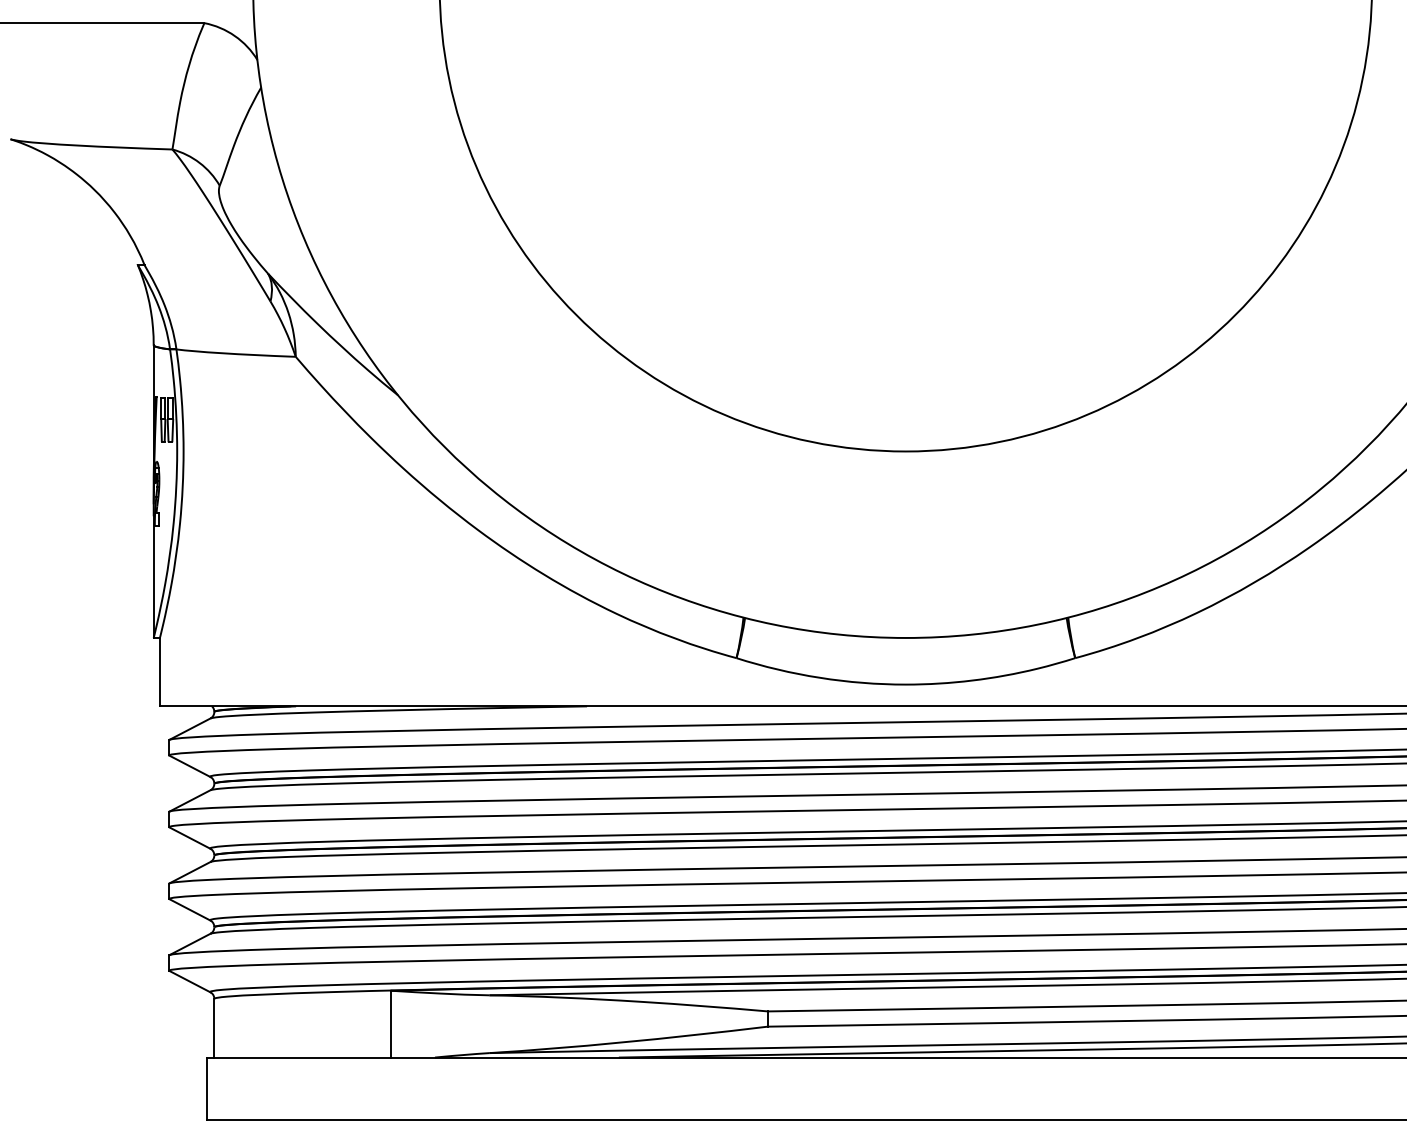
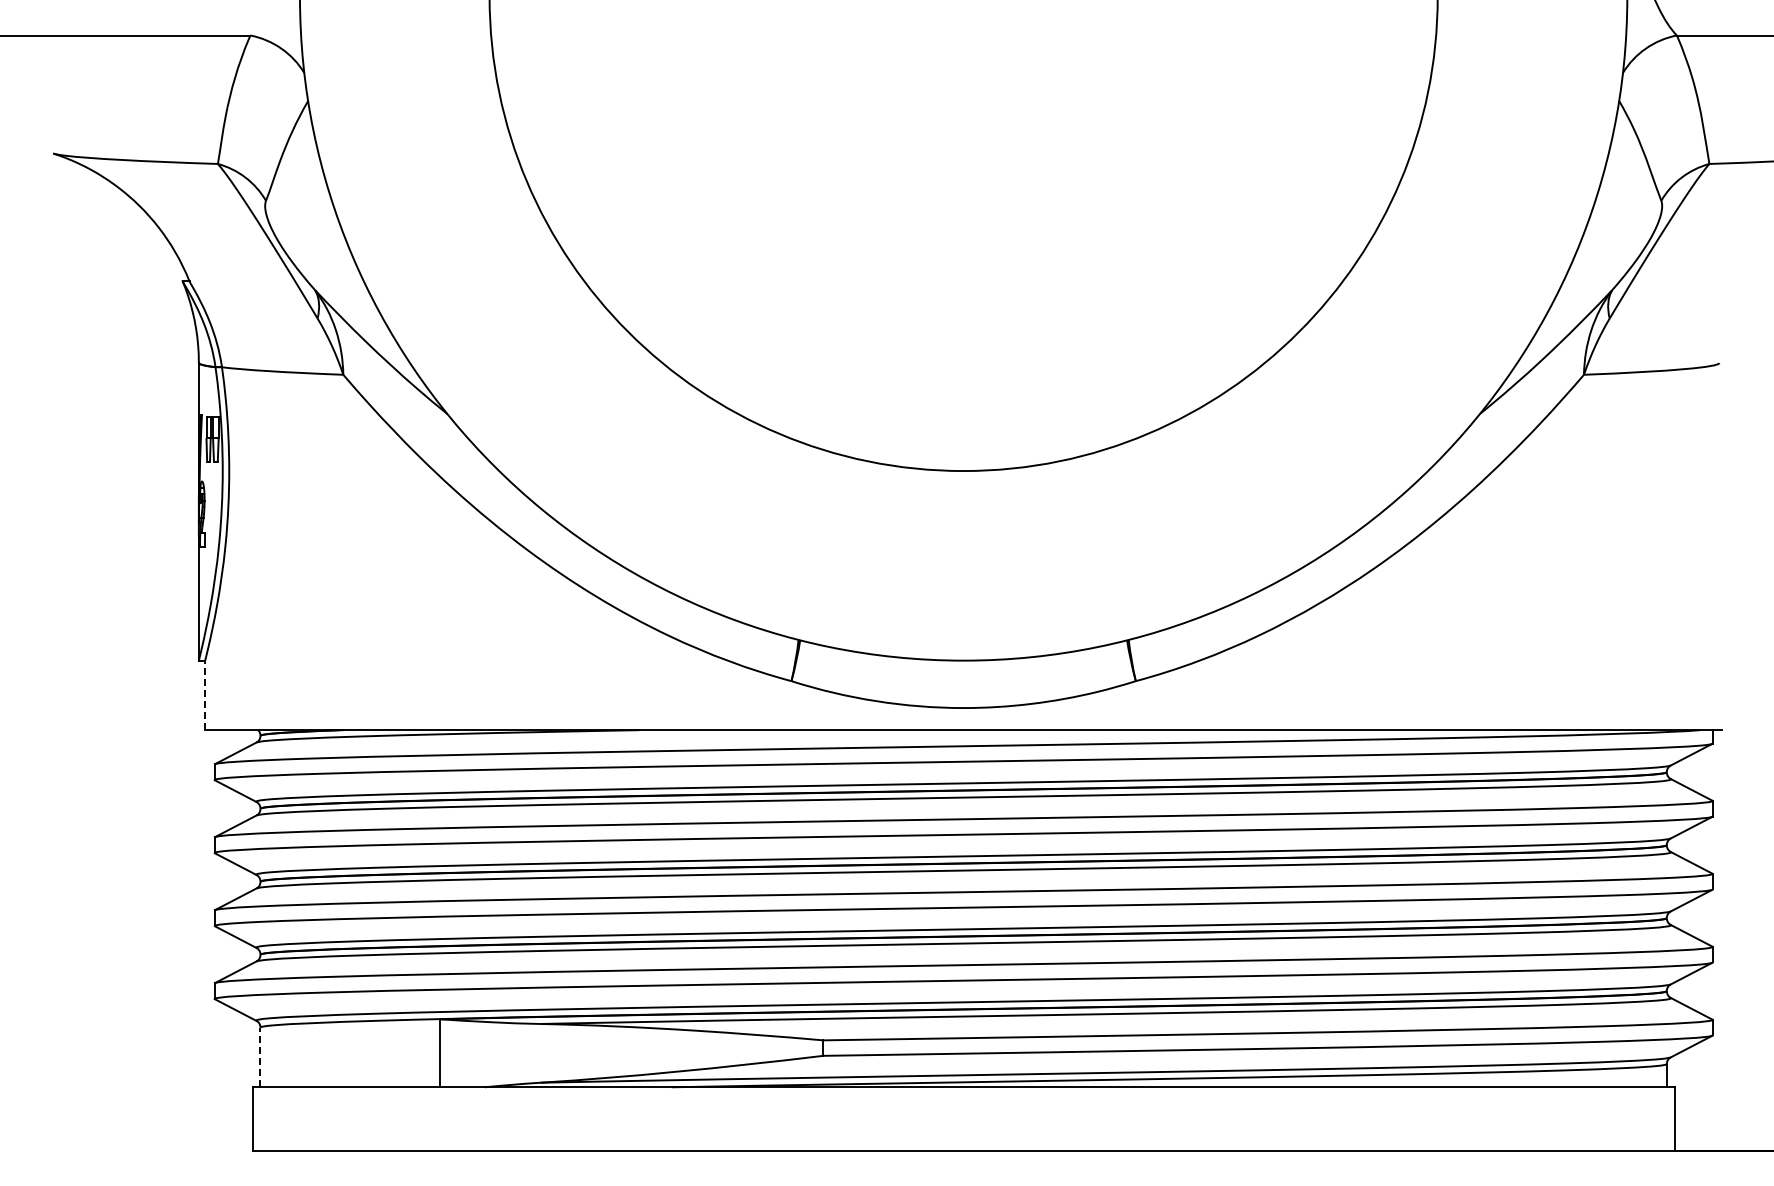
line: (160, 672) -> (205, 695), solid -> dashed
line: (214, 1028) -> (260, 1057), solid -> dashed

